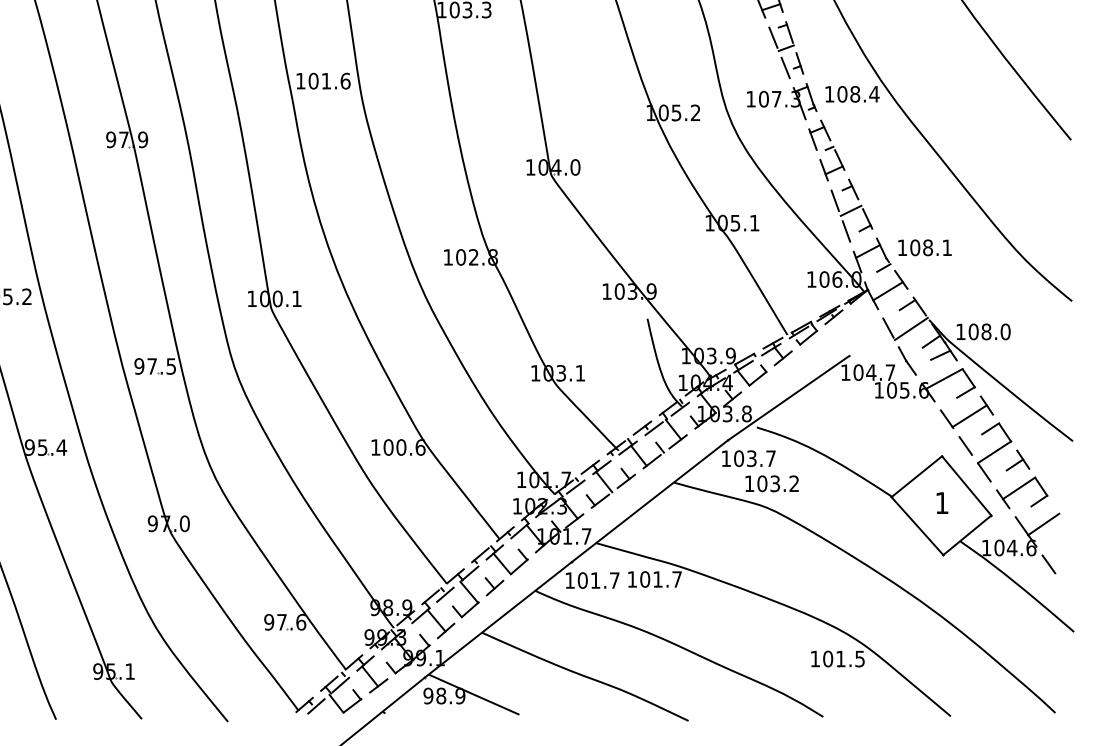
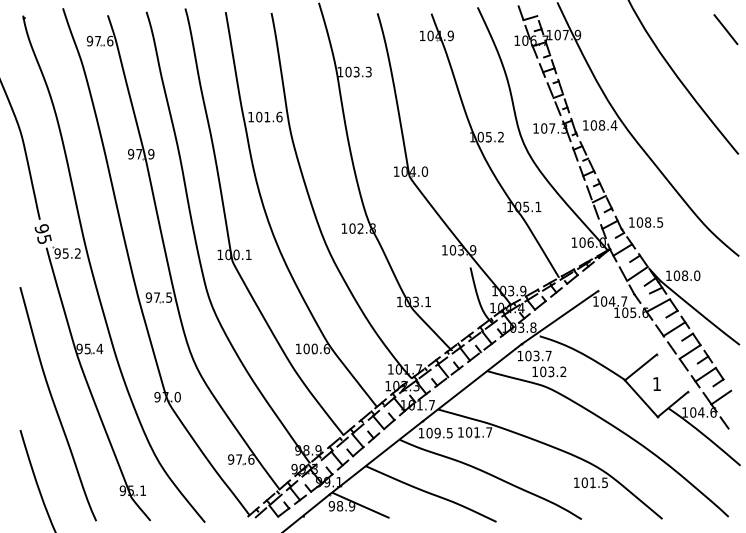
text: (947, 247) -> (660, 222), 108.1 -> 108.5
line: (966, 484) -> (672, 372), removed
text: (604, 579) -> (443, 432), 101.7 -> 109.5

